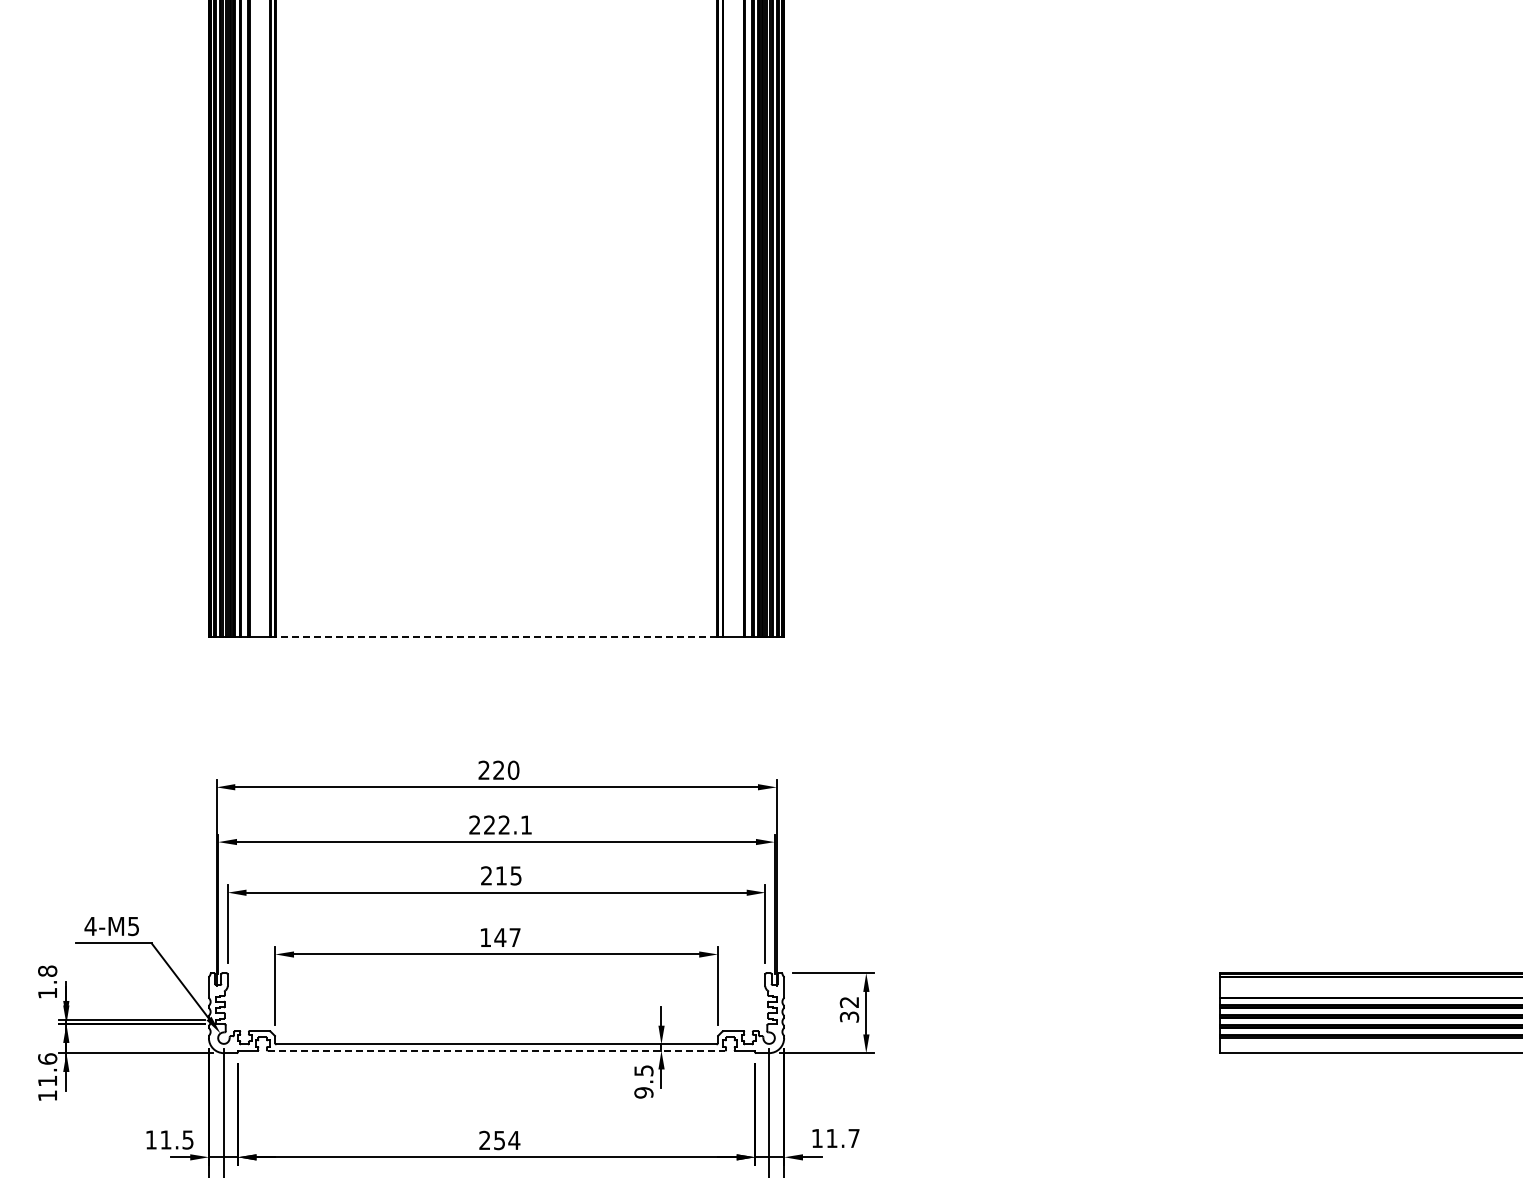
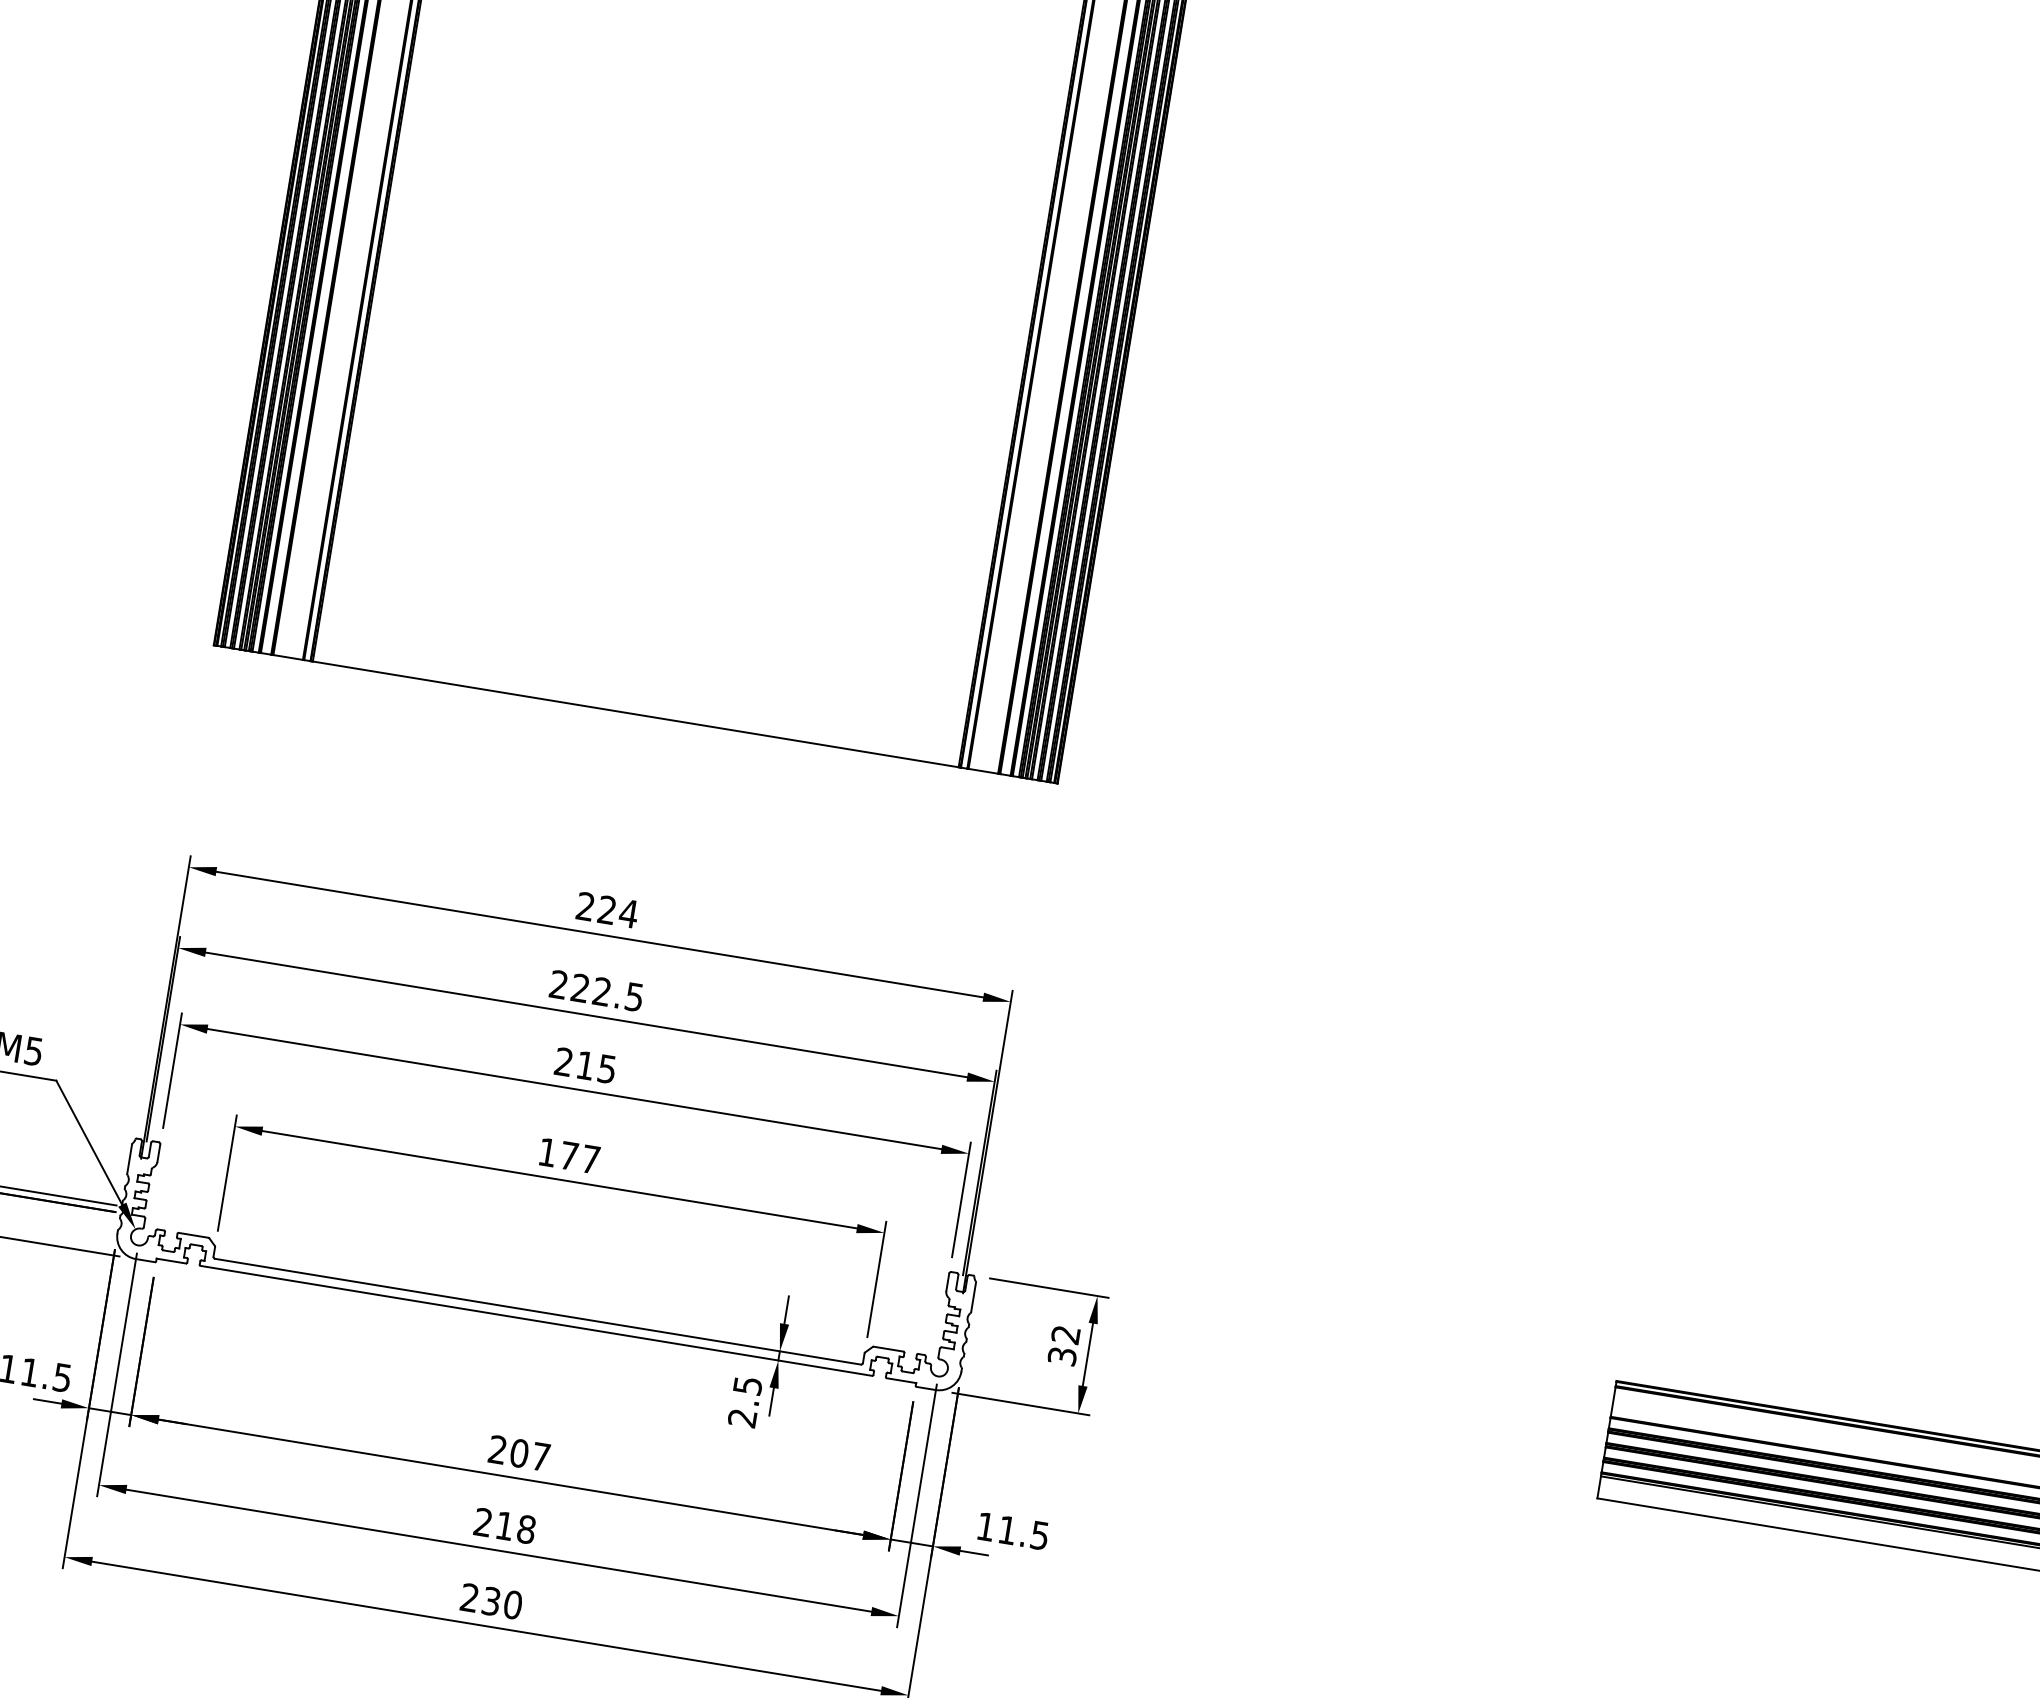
line: (496, 637) -> (635, 714), dashed -> solid
text: (513, 769) -> (628, 912), 220 -> 224
text: (526, 824) -> (634, 996), 222.1 -> 222.5
text: (500, 937) -> (569, 1155), 147 -> 177
line: (496, 1050) -> (536, 1320), dashed -> solid
text: (643, 1092) -> (742, 1417), 9.5 -> 2.5
text: (853, 1138) -> (1039, 1535), 11.7 -> 11.5
text: (506, 1140) -> (529, 1455), 254 -> 207

